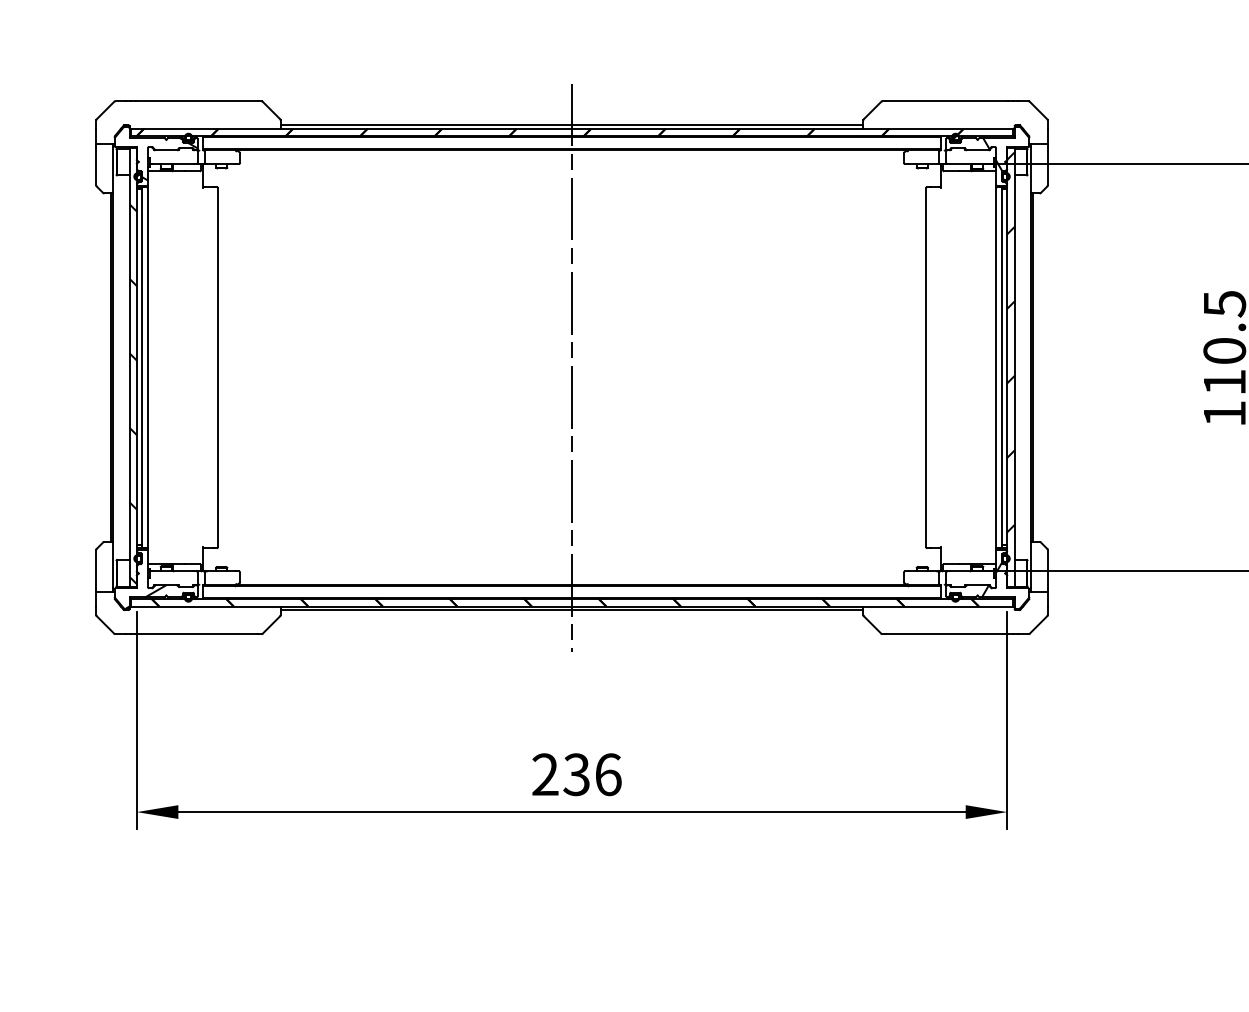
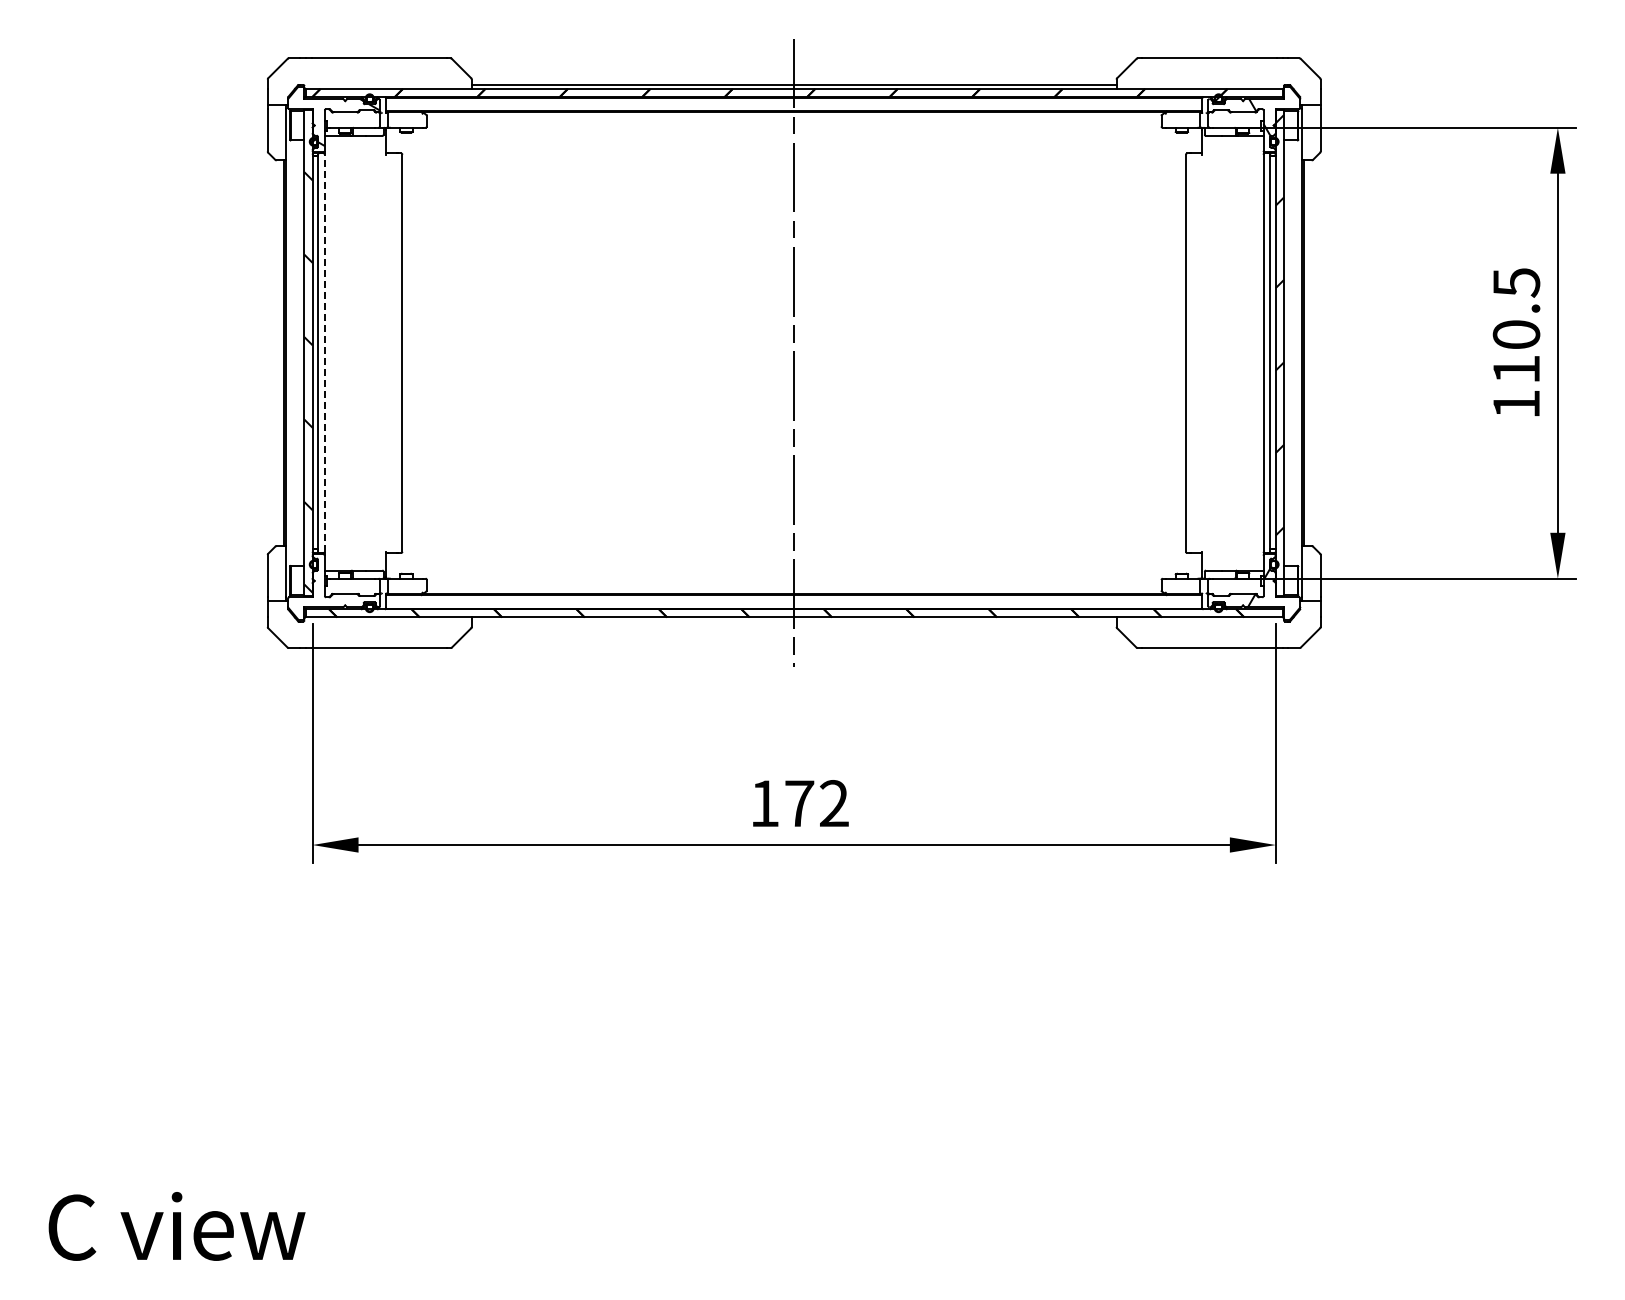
line: (147, 367) -> (324, 353), solid -> dashed
hatch: (145, 596) -> (322, 606), removed
line: (571, 610) -> (793, 621), removed
text: (576, 774) -> (799, 803), 236 -> 172

